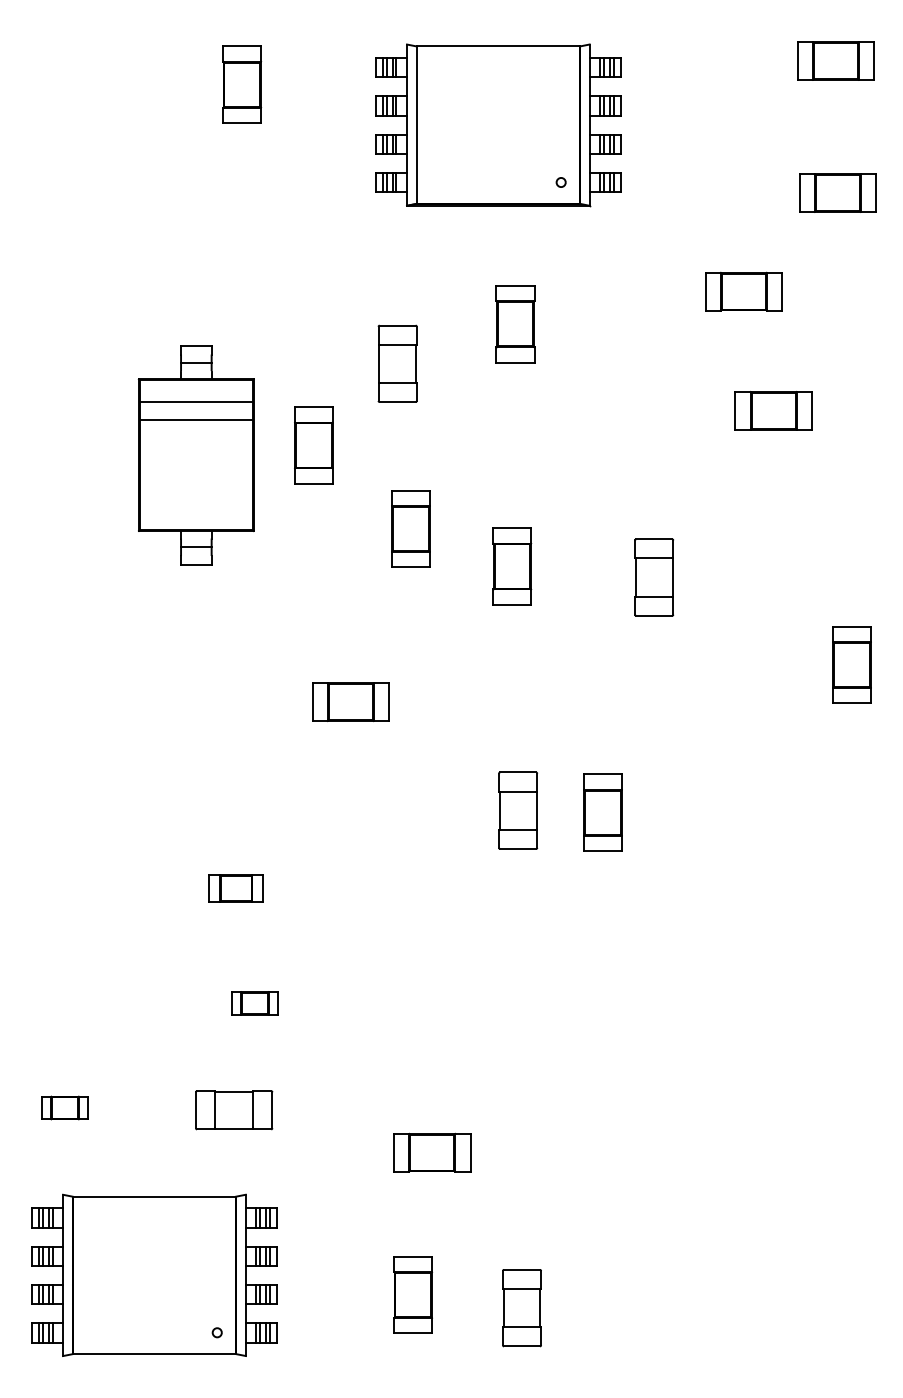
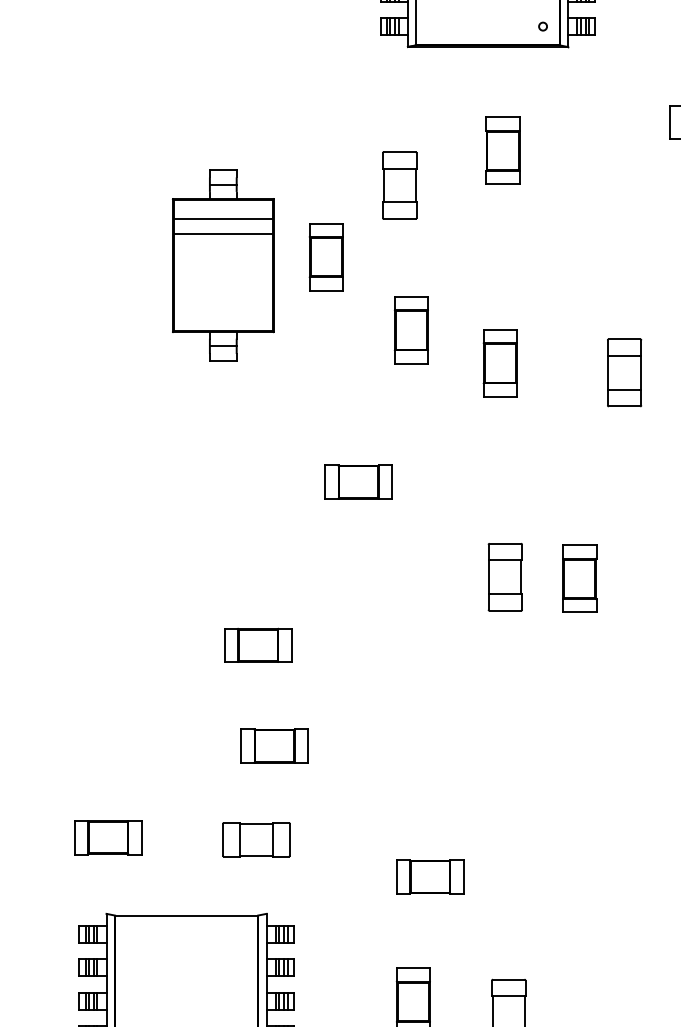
part: (235, 888) -> (257, 645), size x1.43
part: (254, 1003) -> (274, 746), size x1.67
part: (64, 1107) -> (107, 837), size x1.67

